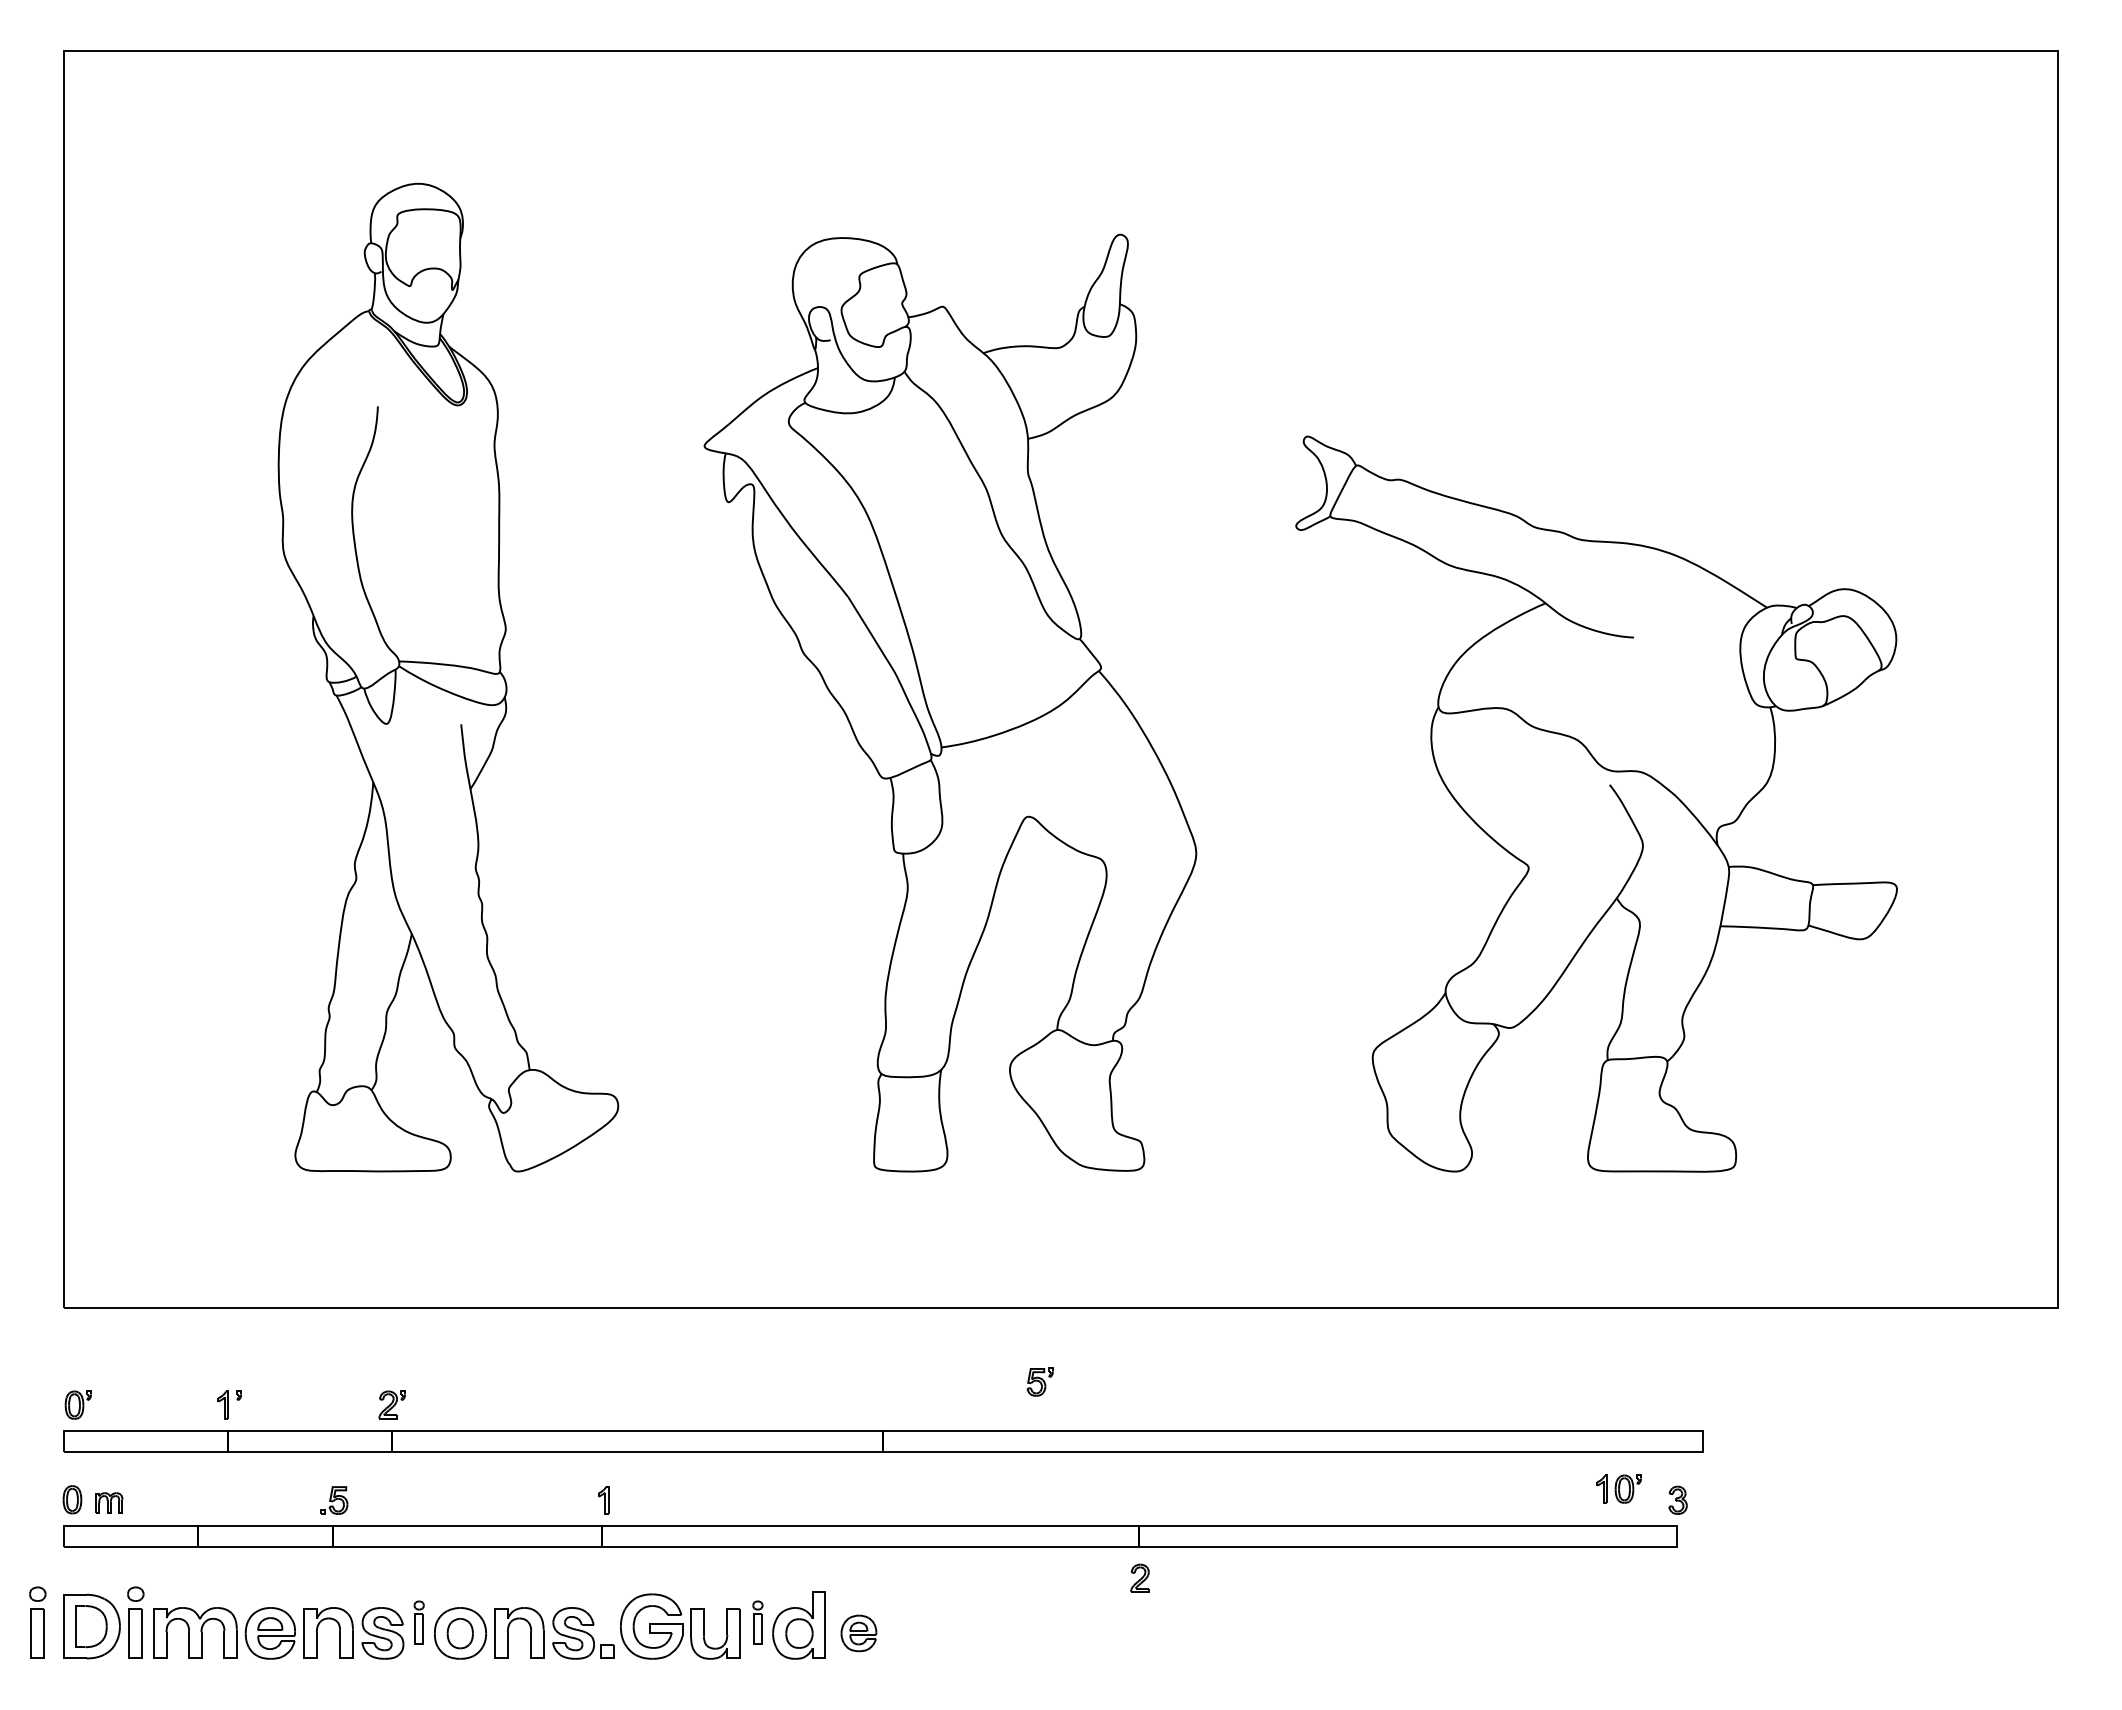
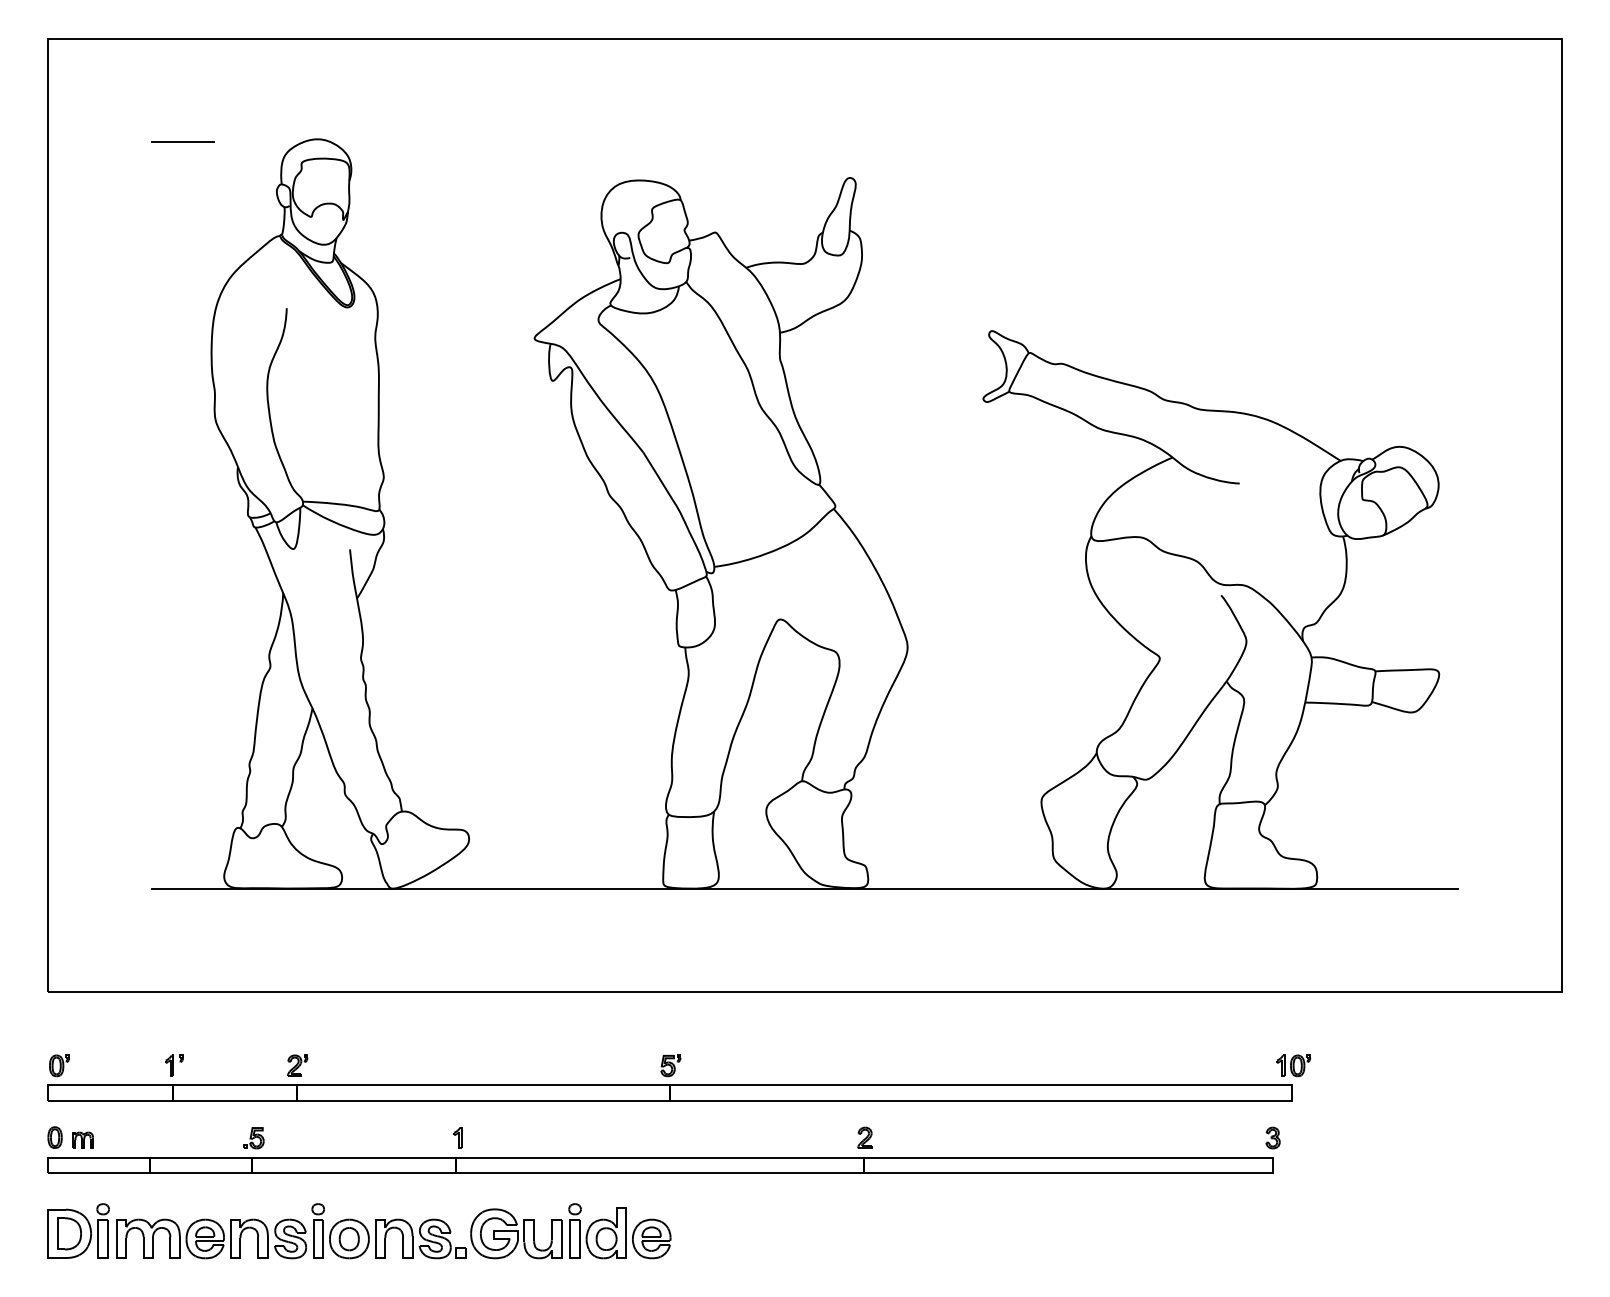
line: (241, 187) -> (183, 142), added
line: (1060, 1171) -> (804, 888), added
part: (1039, 1381) -> (670, 1065), moved
part: (1618, 1488) -> (1293, 1065), moved
part: (1139, 1577) -> (864, 1137), moved
part: (37, 1622) -> (28, 1230), removed
part: (418, 1622) -> (317, 1230), size x1.67
part: (757, 1622) -> (574, 1230), size x1.67
part: (858, 1633) -> (651, 1239), size x1.43

